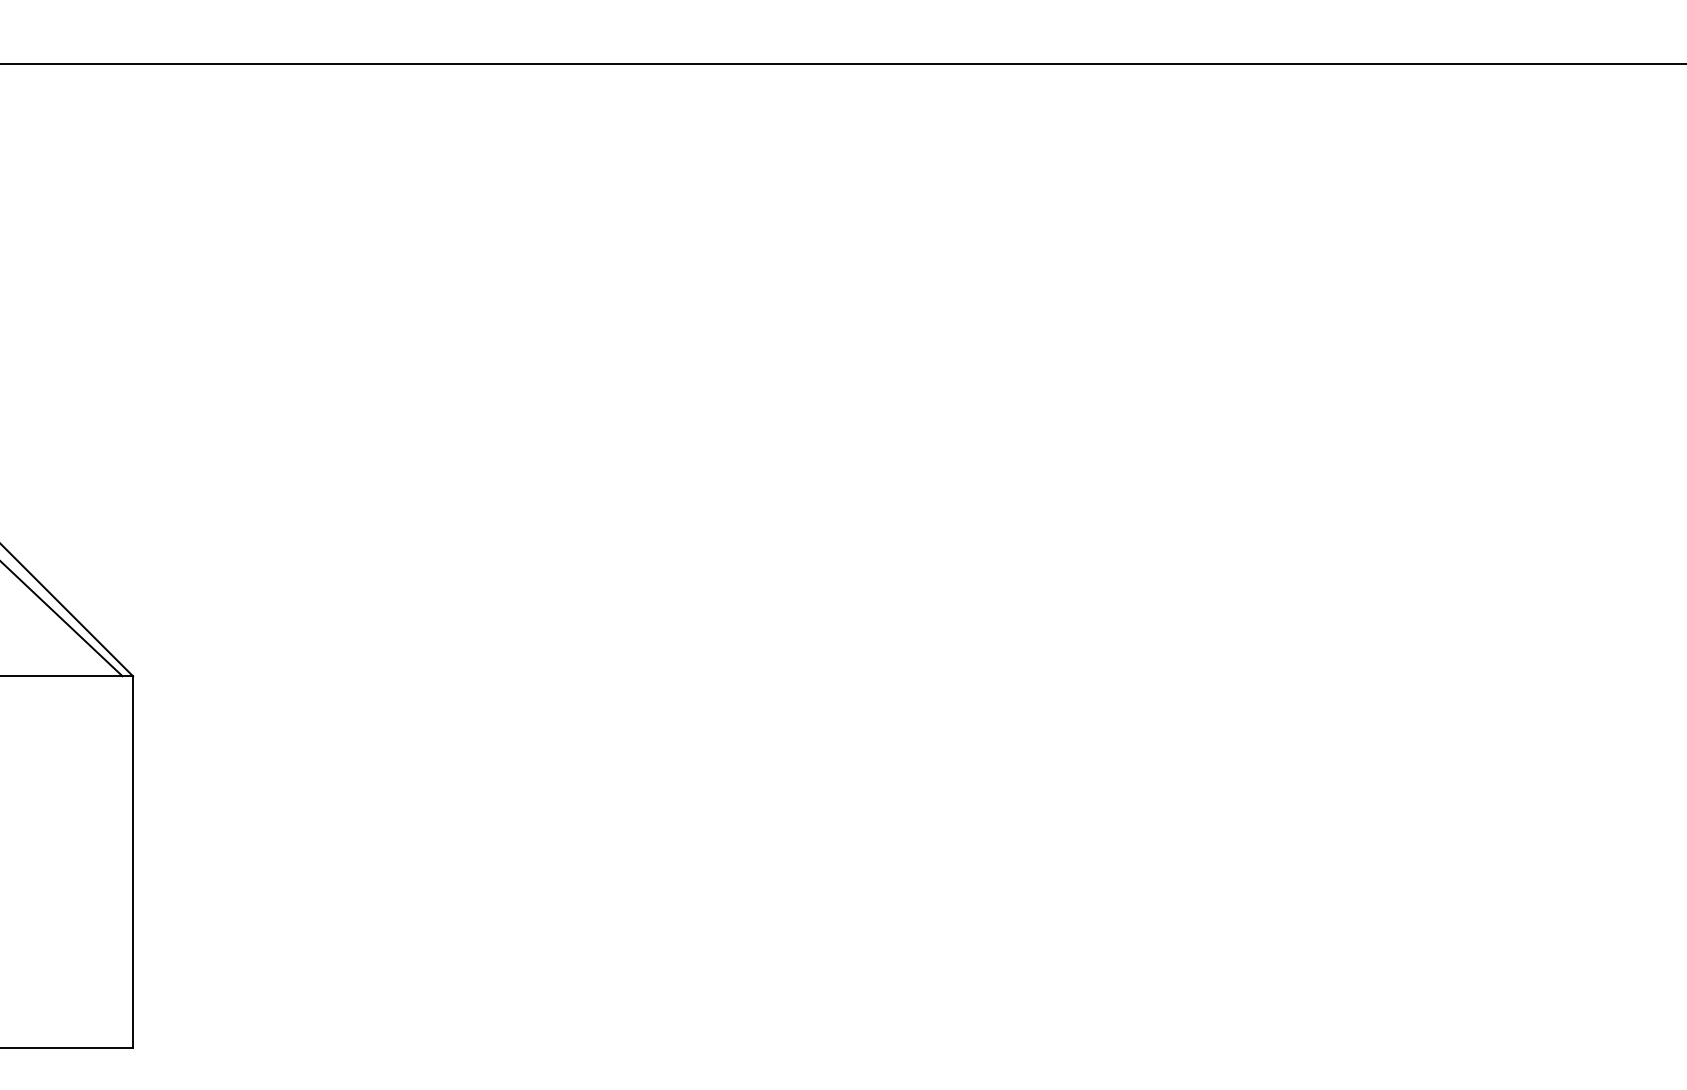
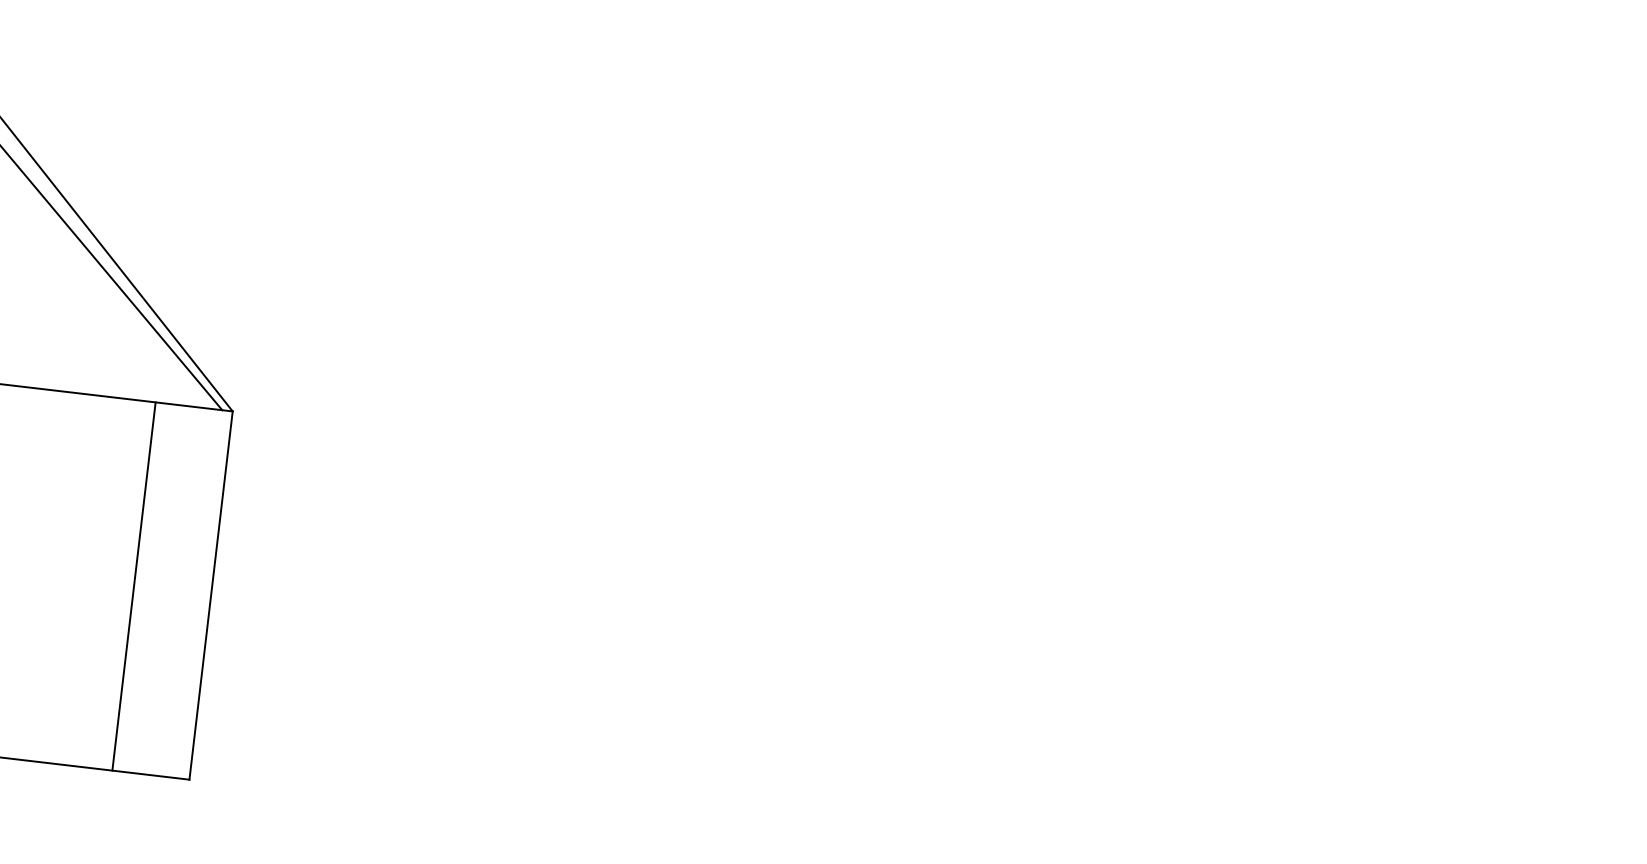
line: (55, 861) -> (134, 585), added

